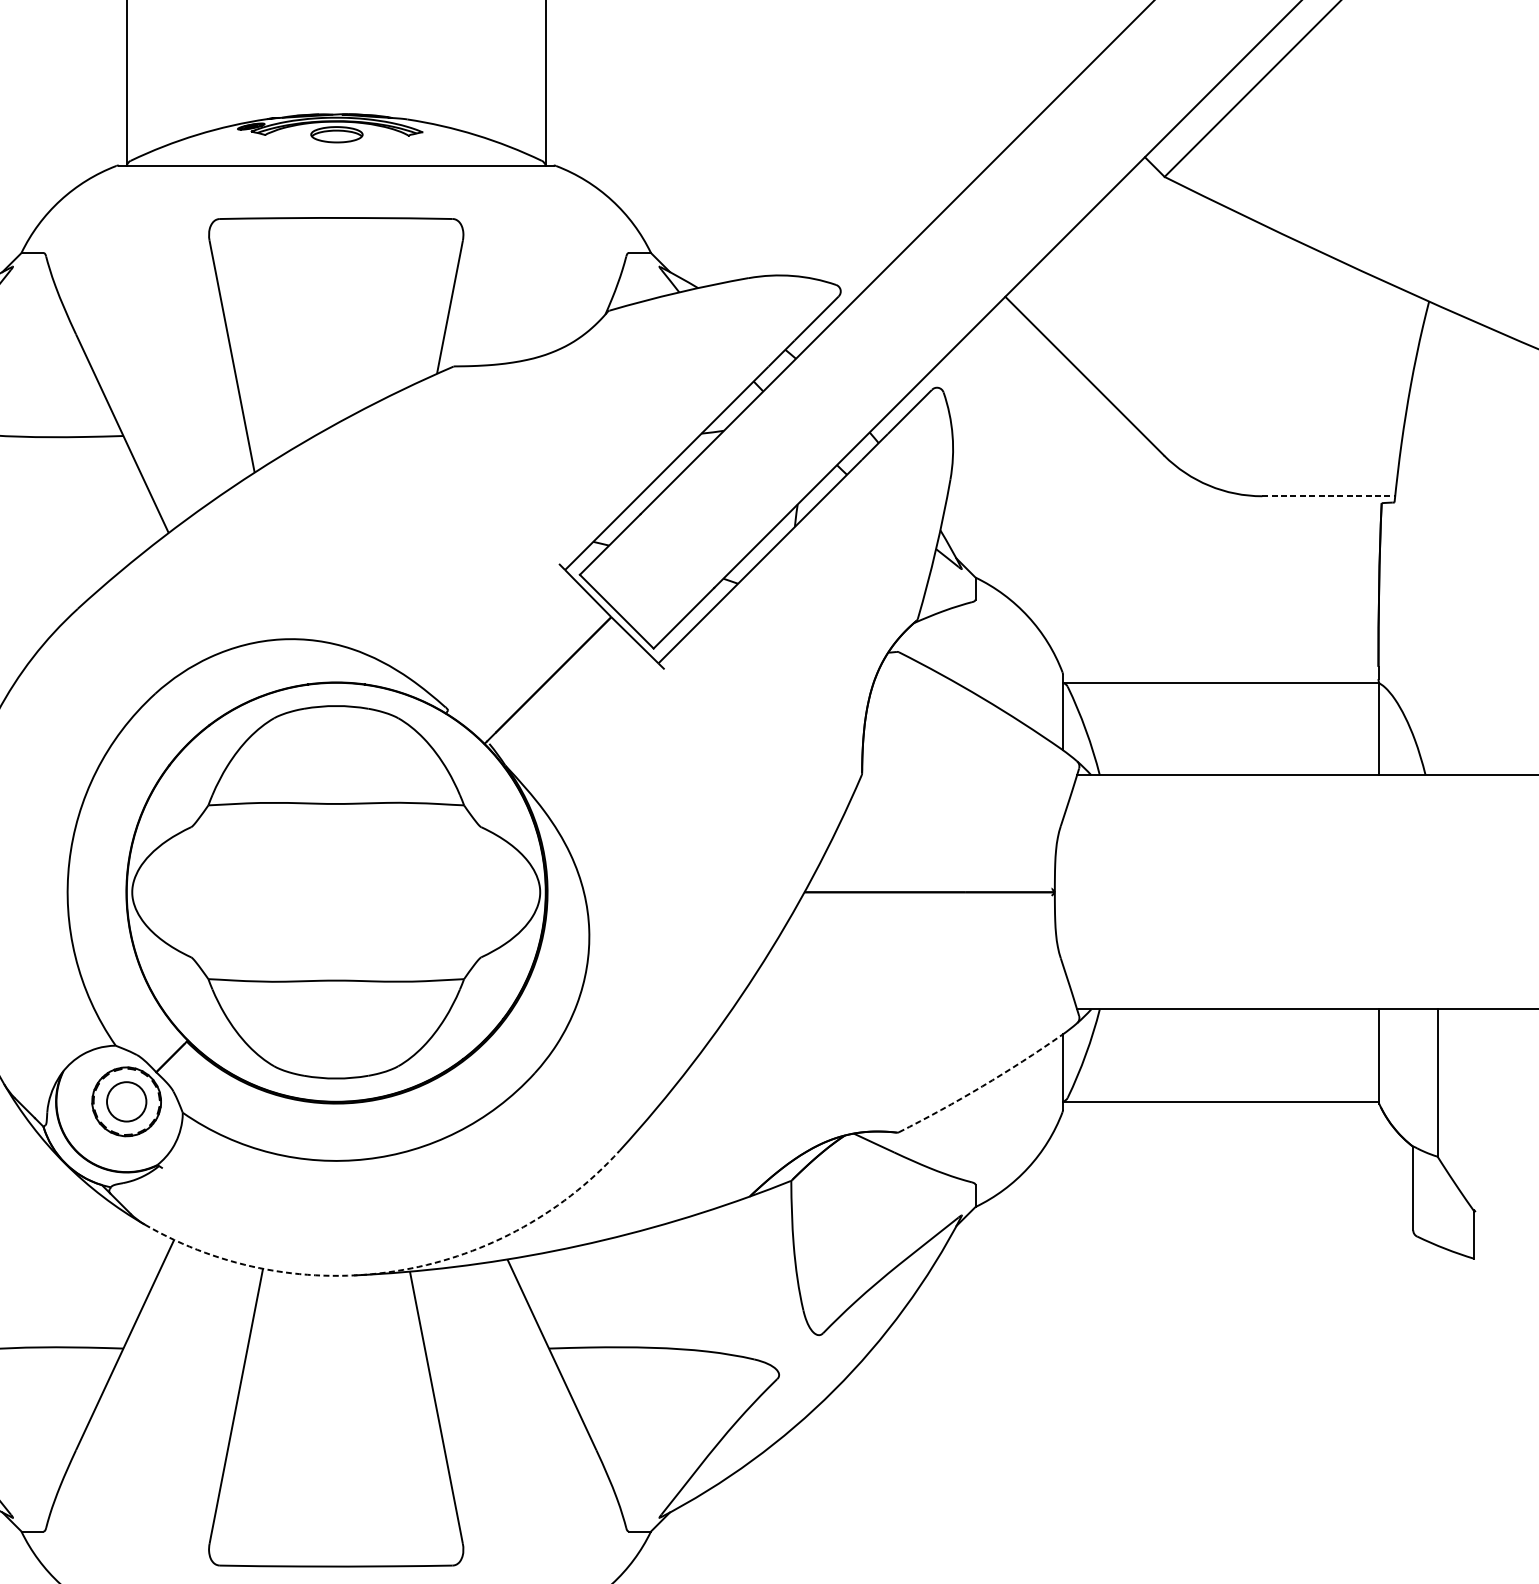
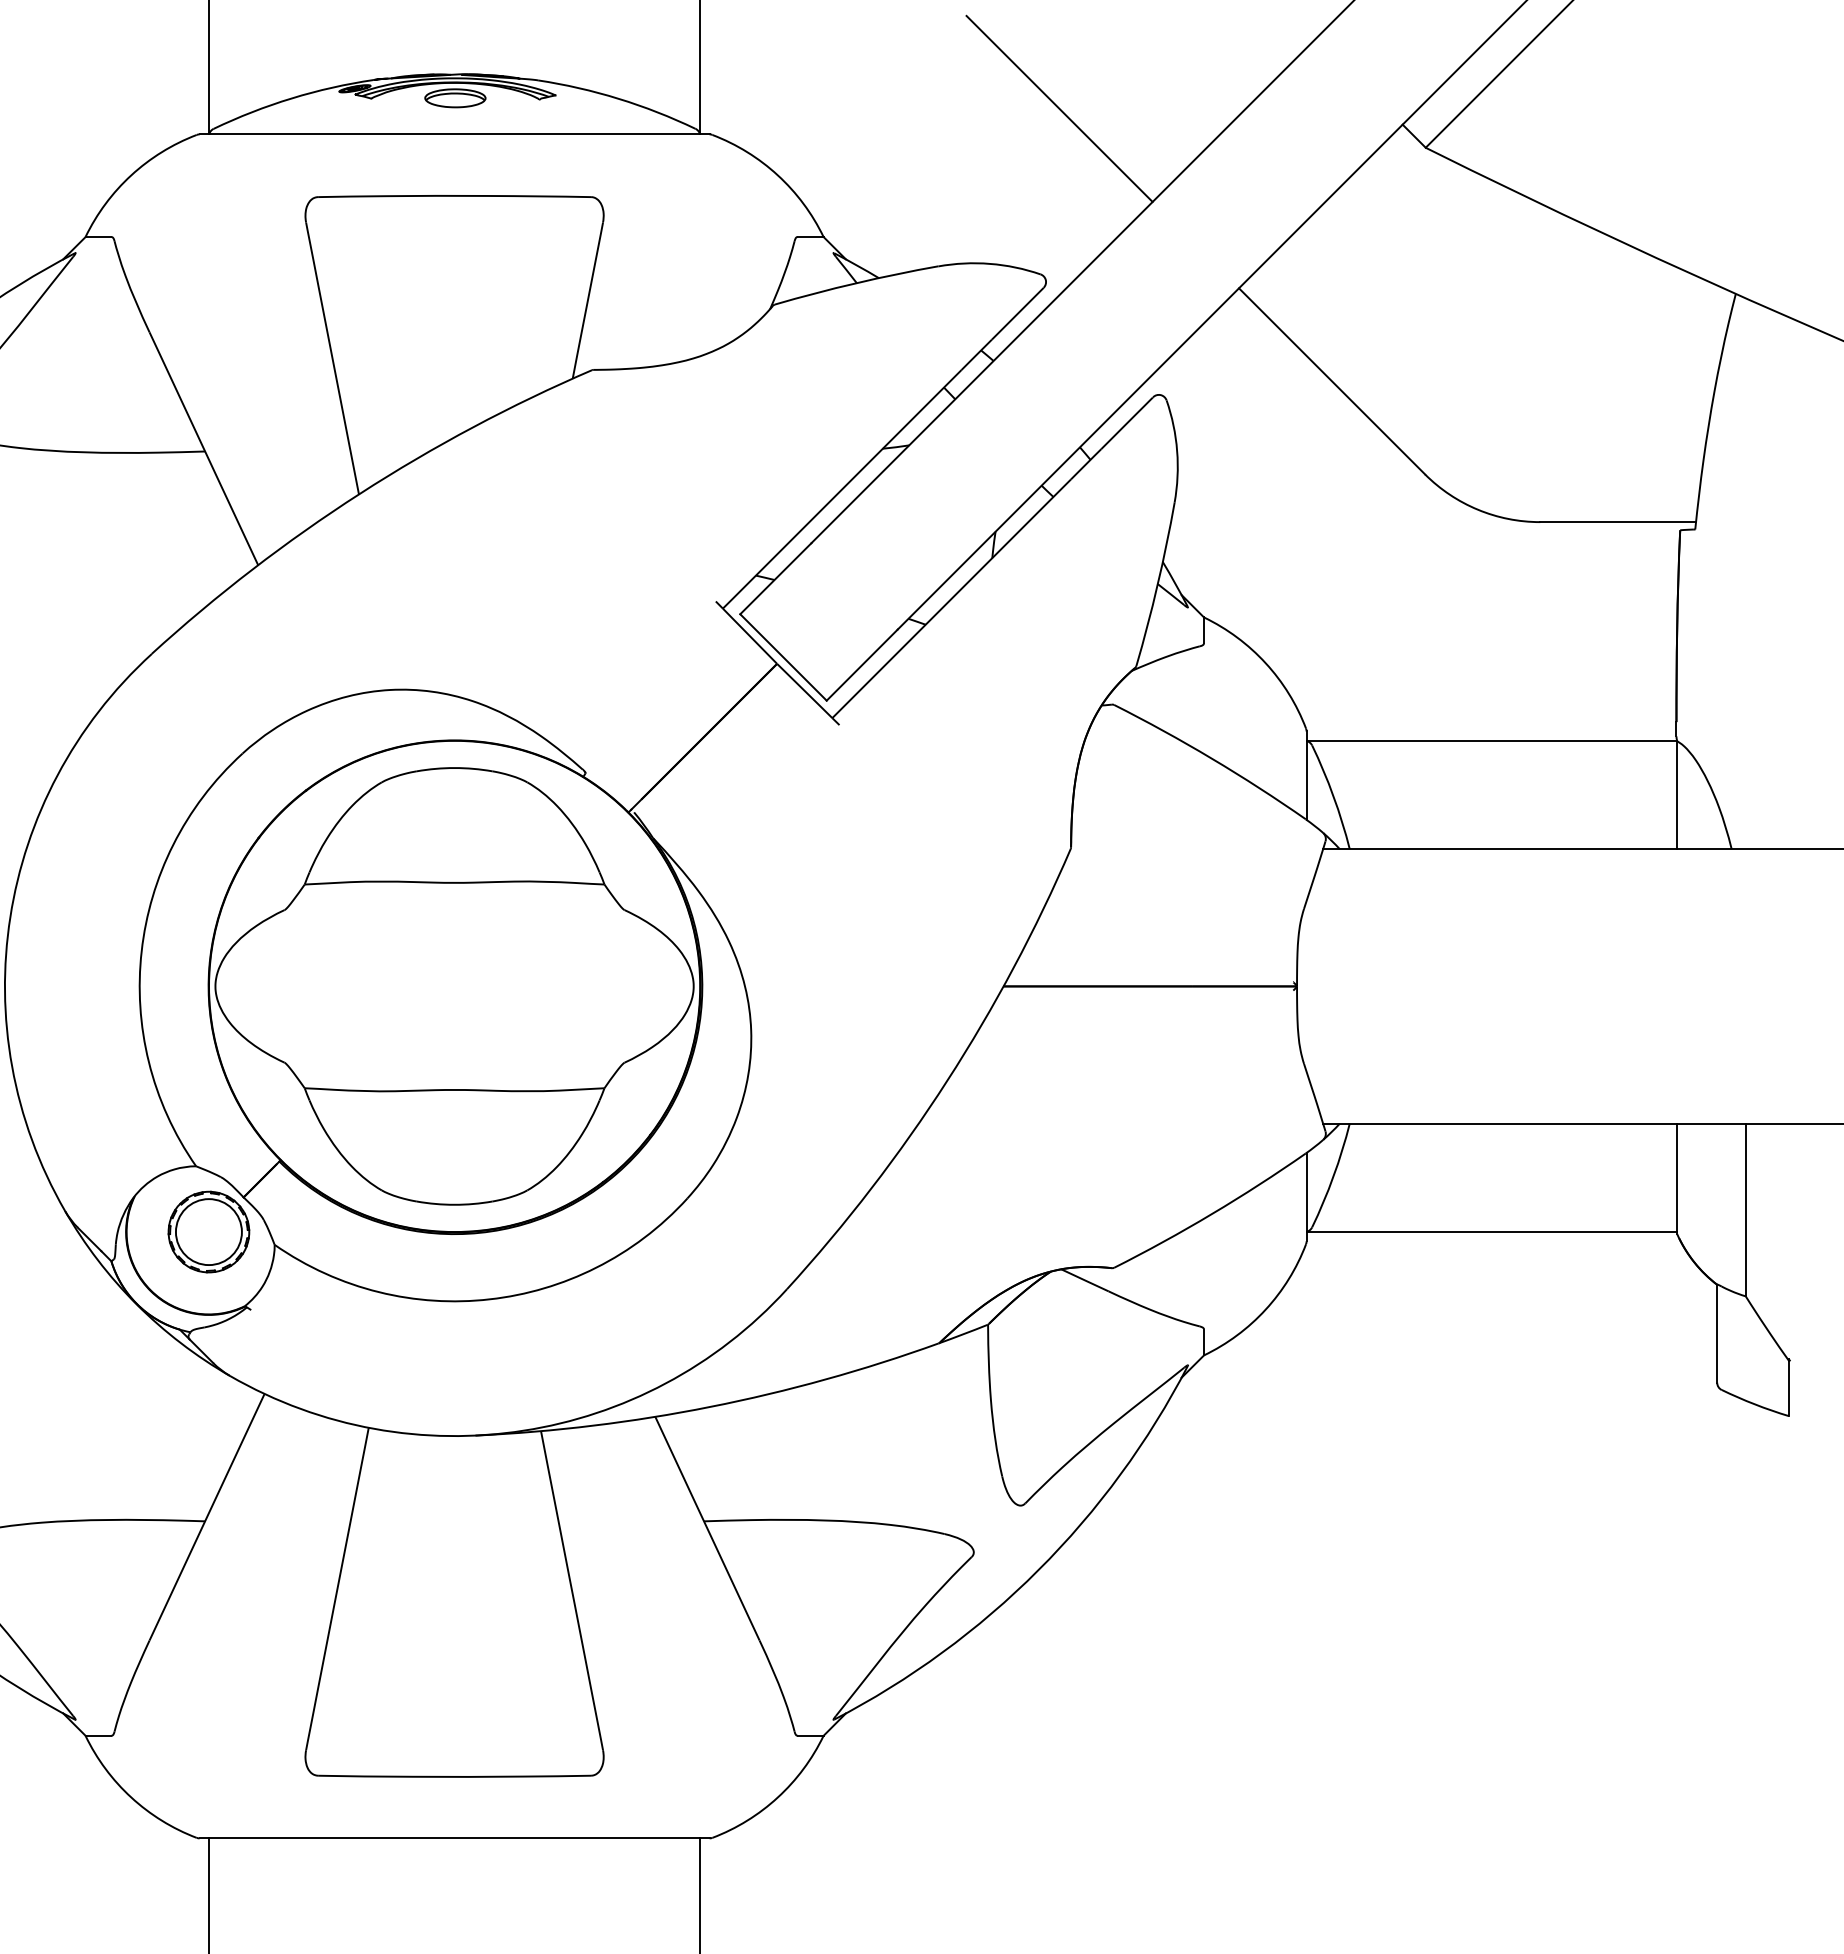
line: (852, 143) -> (1059, 108), added
line: (1329, 496) -> (1618, 522), dashed -> solid
arc: (982, 1086) -> (1212, 1214), dashed -> solid
circle: (126, 1102) -> (208, 1232), size x1.43
arc: (395, 1271) -> (523, 1430), dashed -> solid

